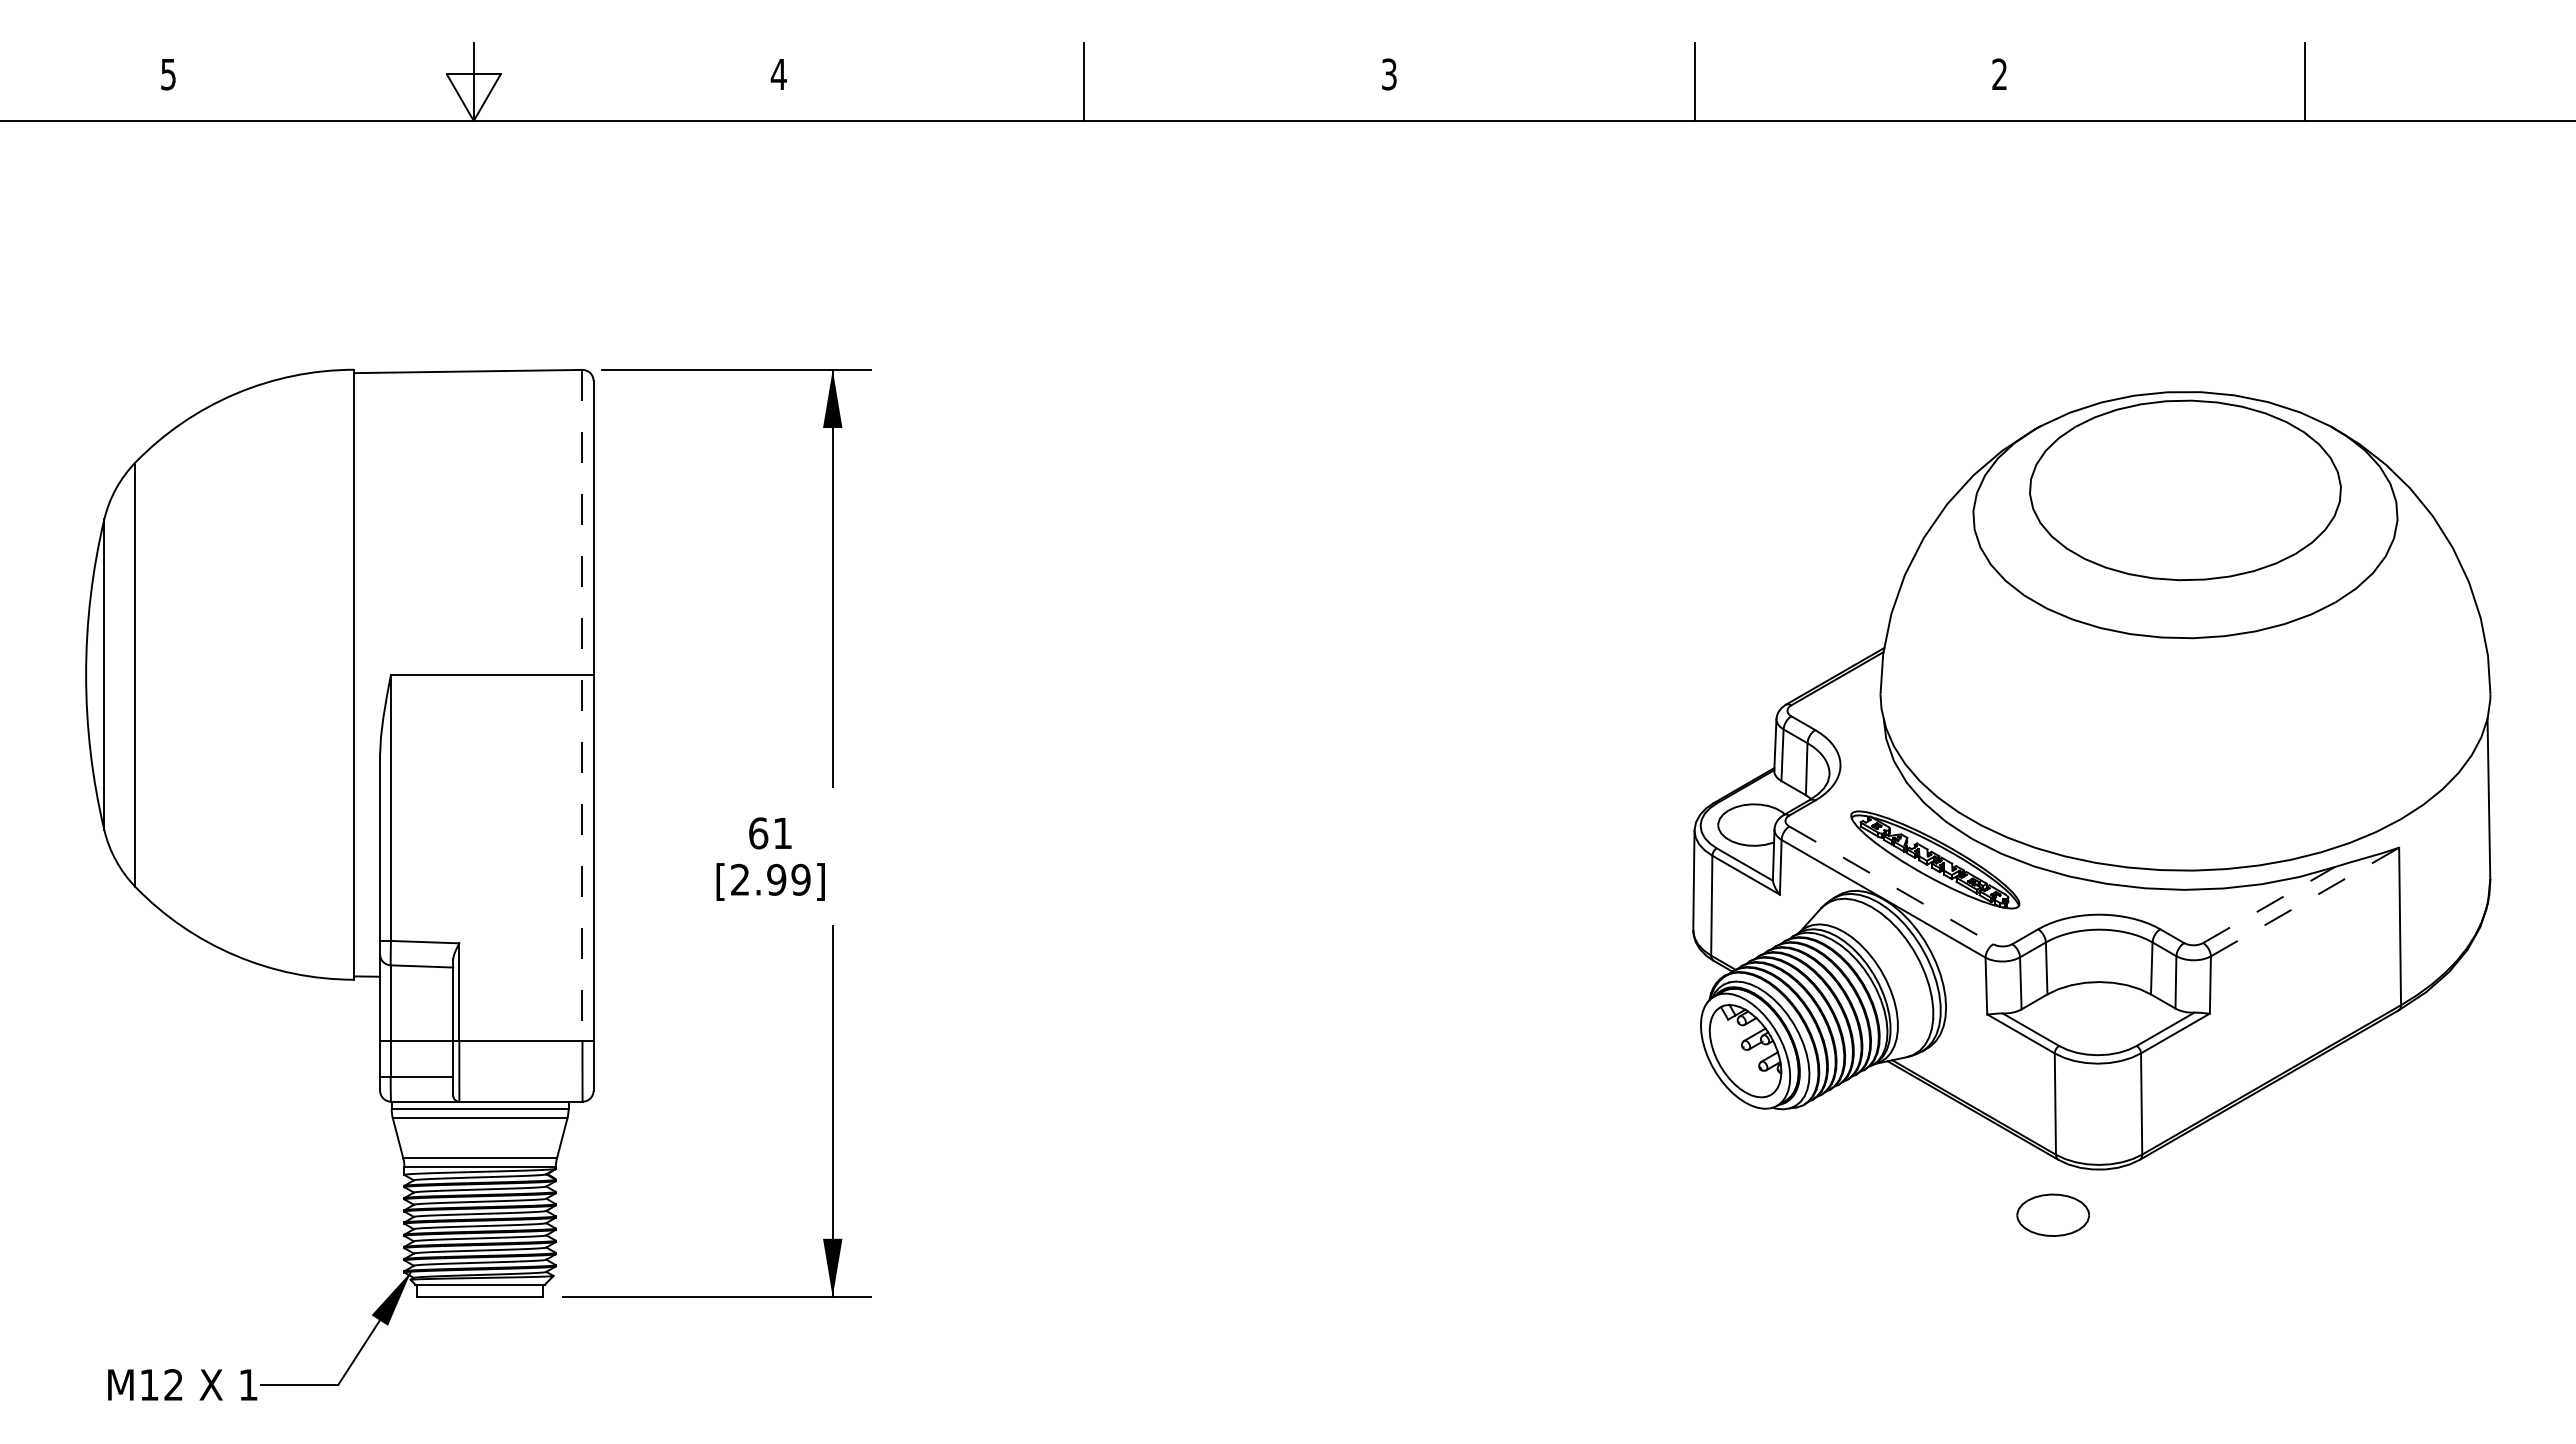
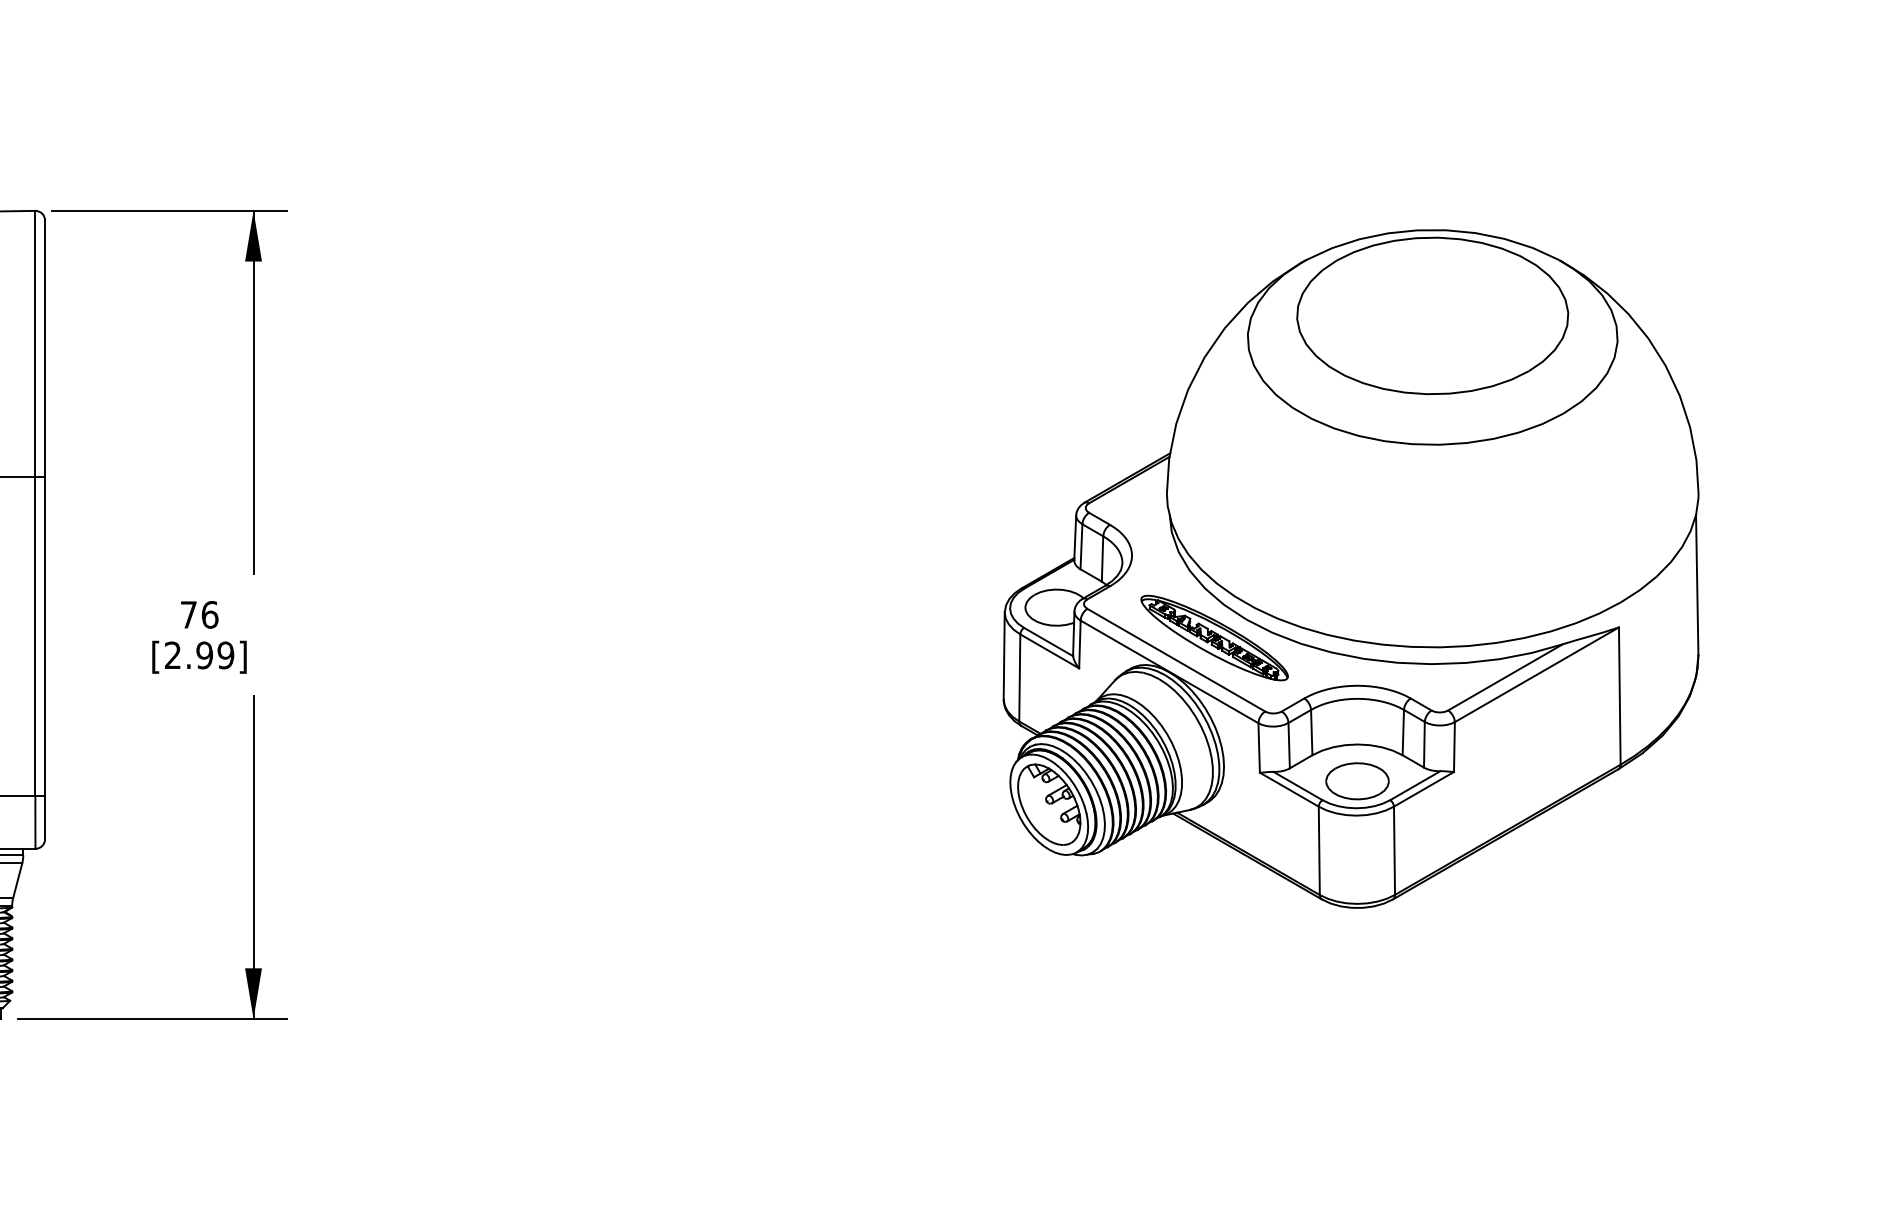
line: (582, 705) -> (35, 503), dashed -> solid
text: (770, 833) -> (199, 615), 61 -> 76
line: (1891, 885) -> (1176, 660), dashed -> solid
line: (2305, 902) -> (1537, 675), dashed -> solid
line: (2268, 905) -> (1505, 677), dashed -> solid
part: (2053, 1214) -> (1357, 780), moved

